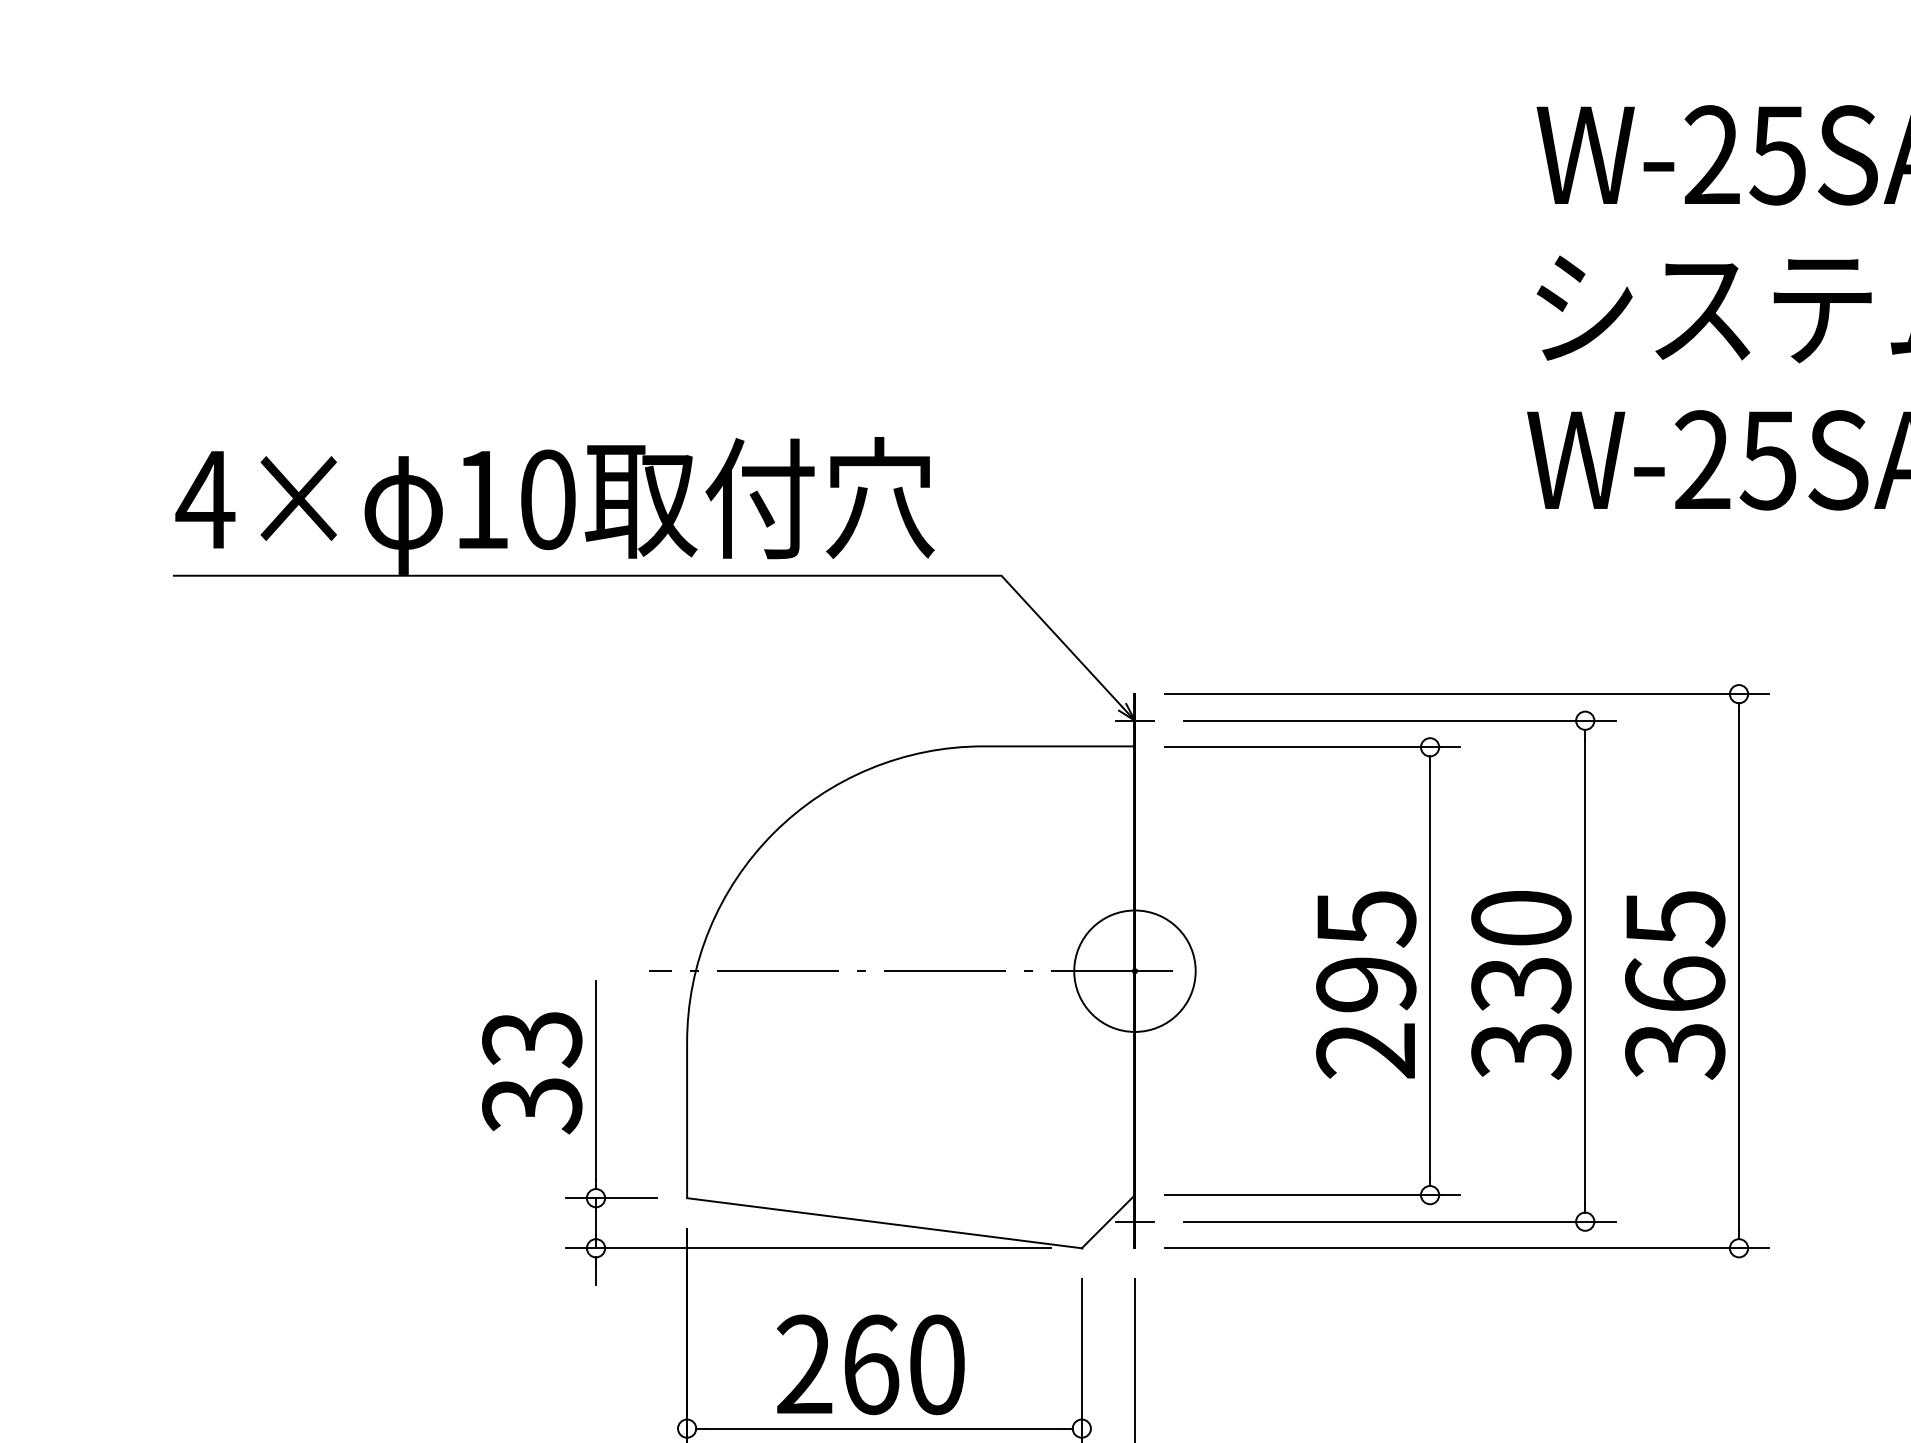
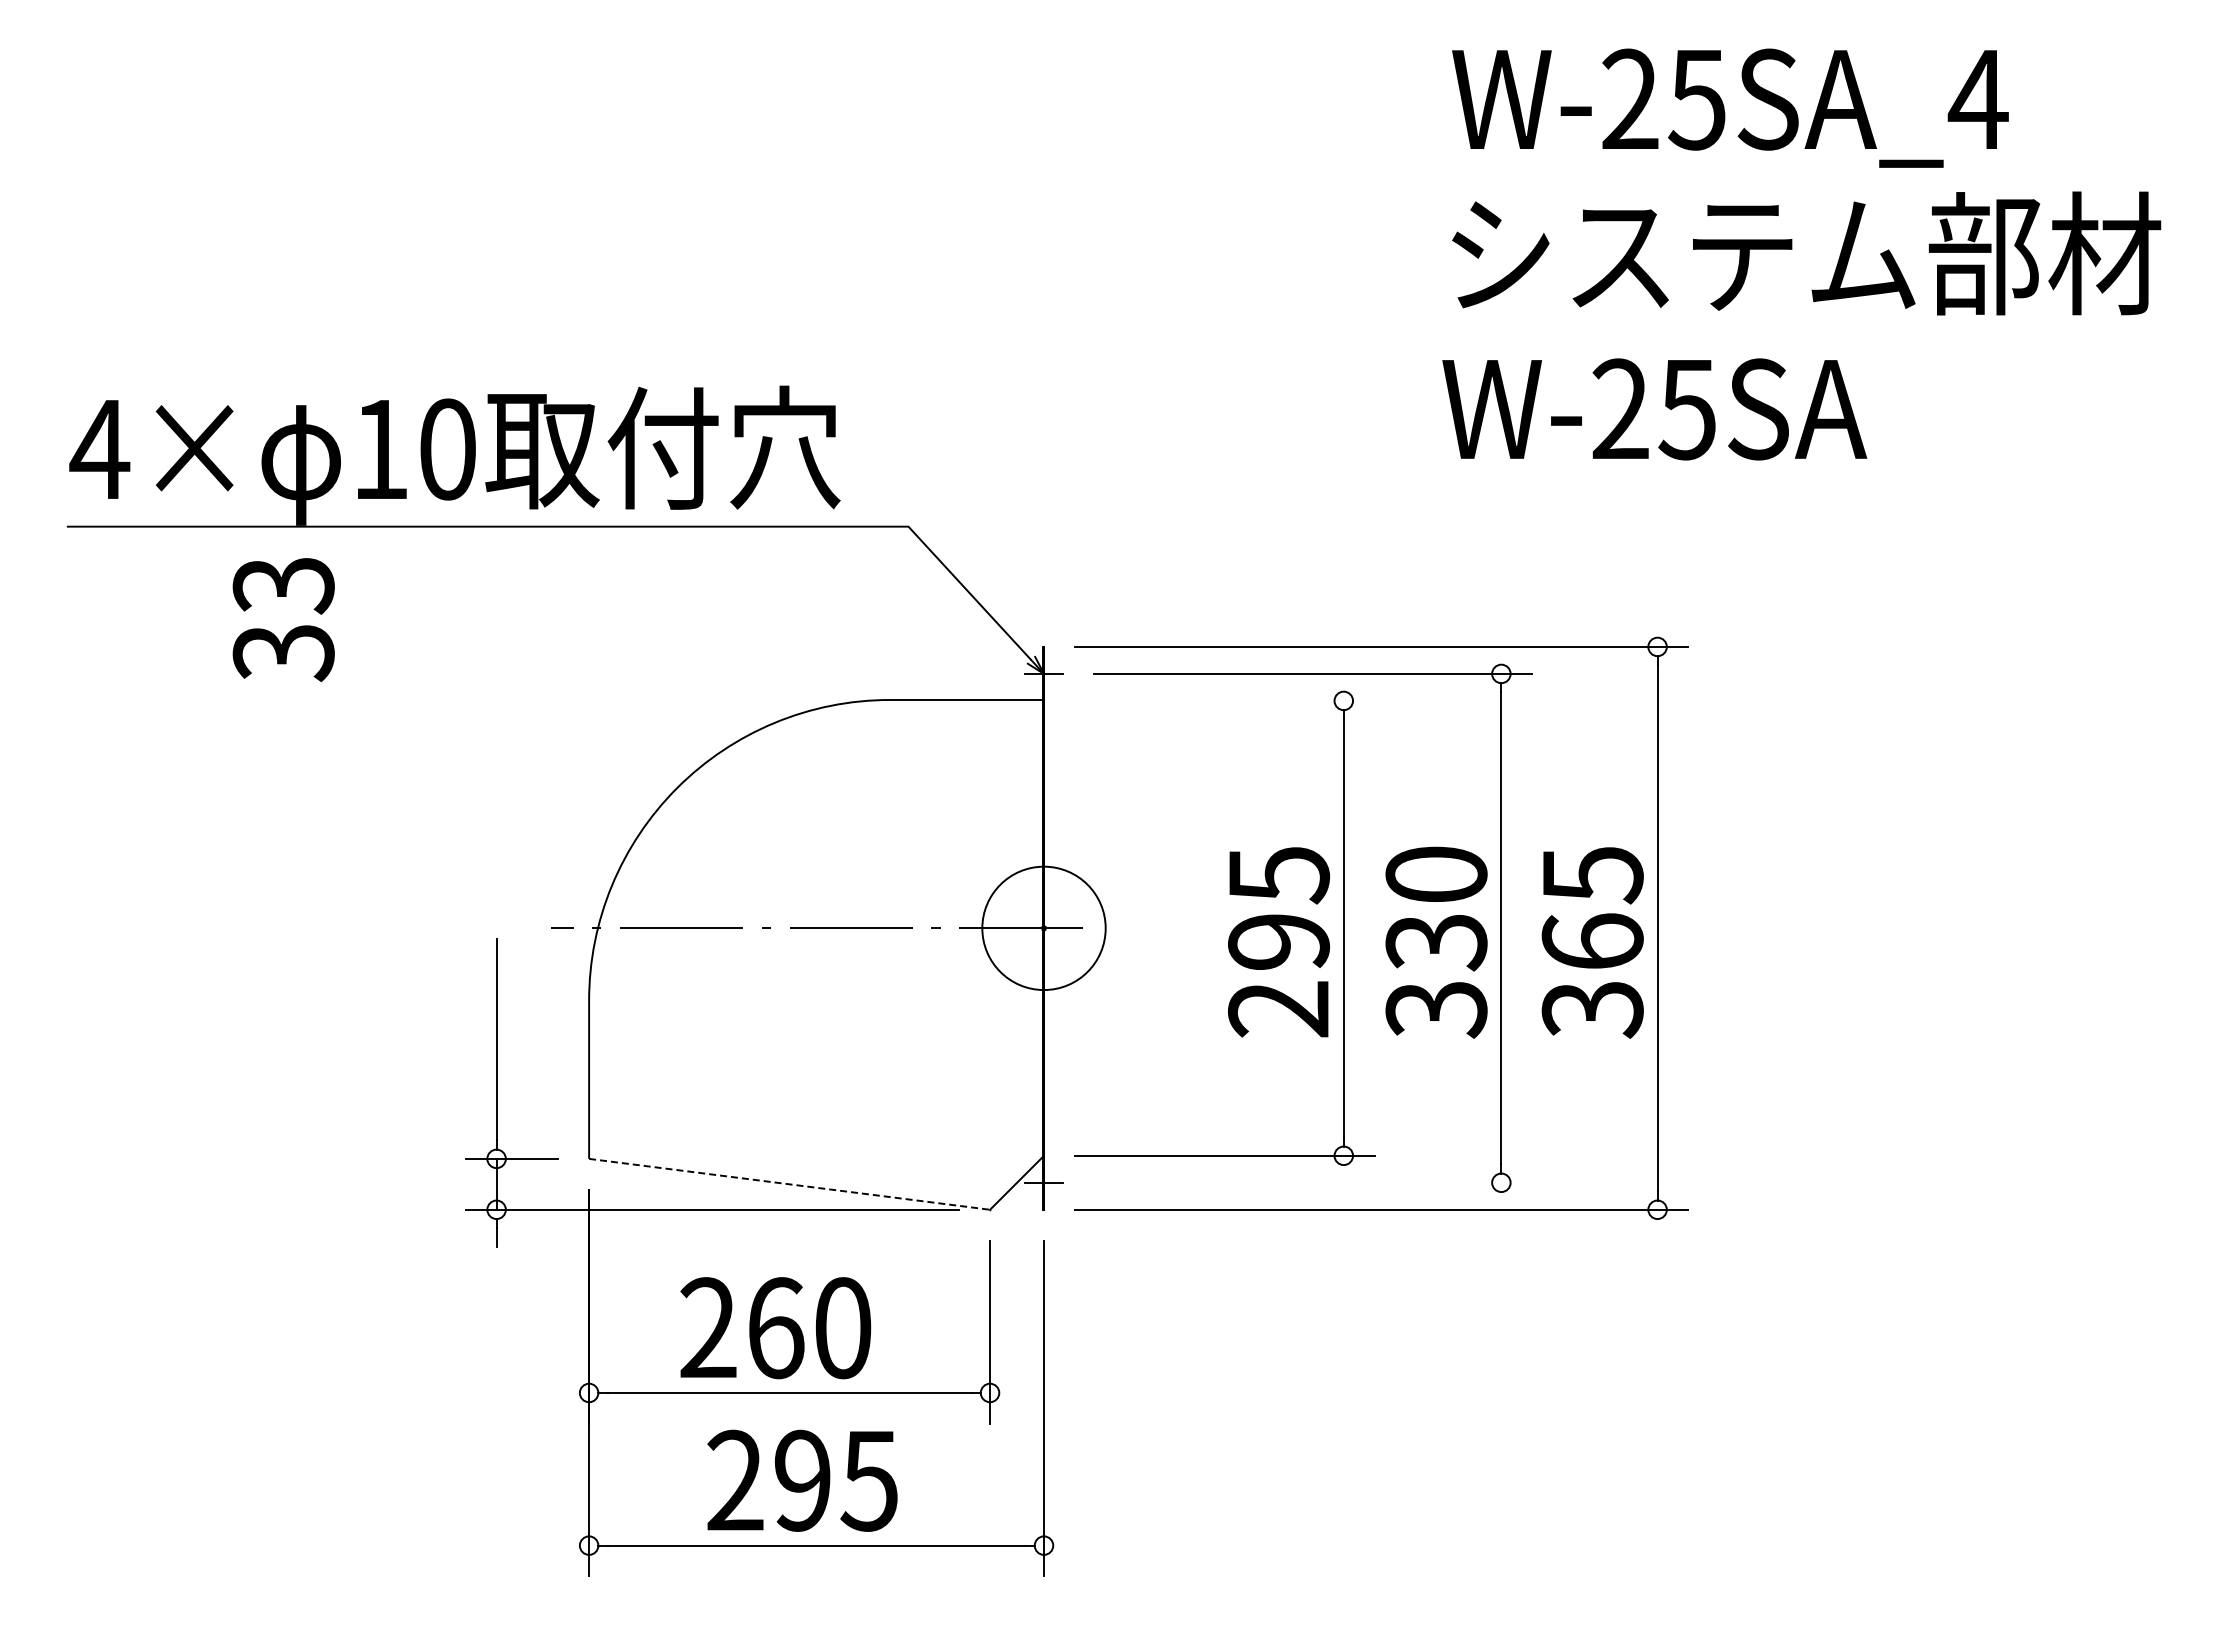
line: (1312, 746) -> (1224, 700), removed
text: (531, 1073) -> (283, 620), moved
line: (1400, 1221) -> (1313, 1182), removed
line: (885, 1223) -> (790, 1184), solid -> dashed

